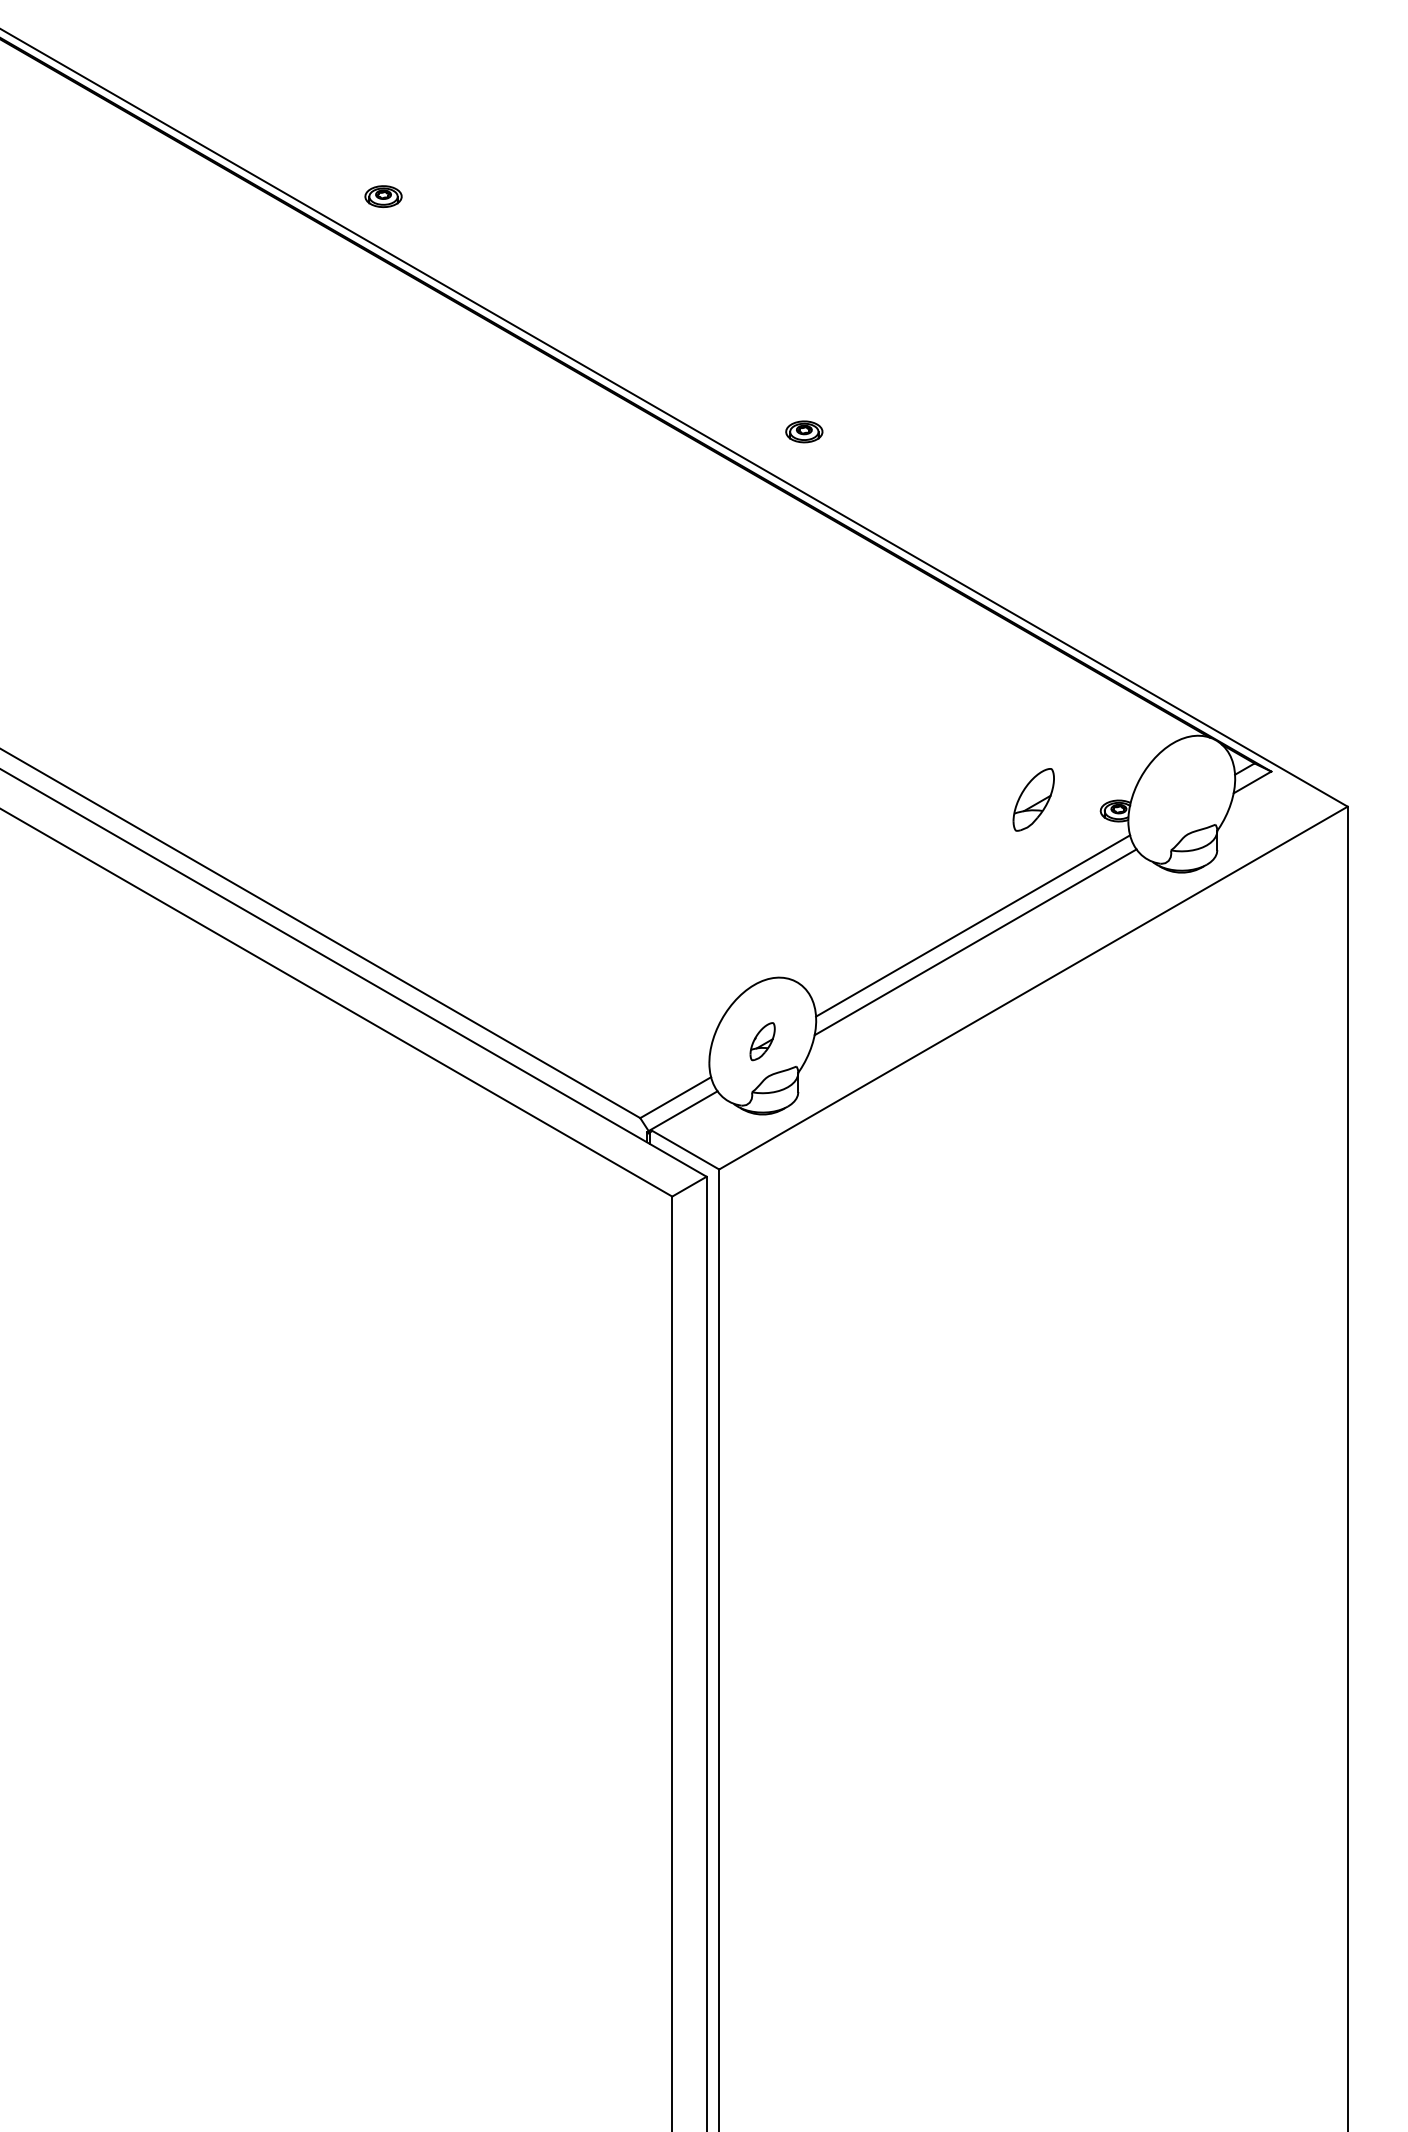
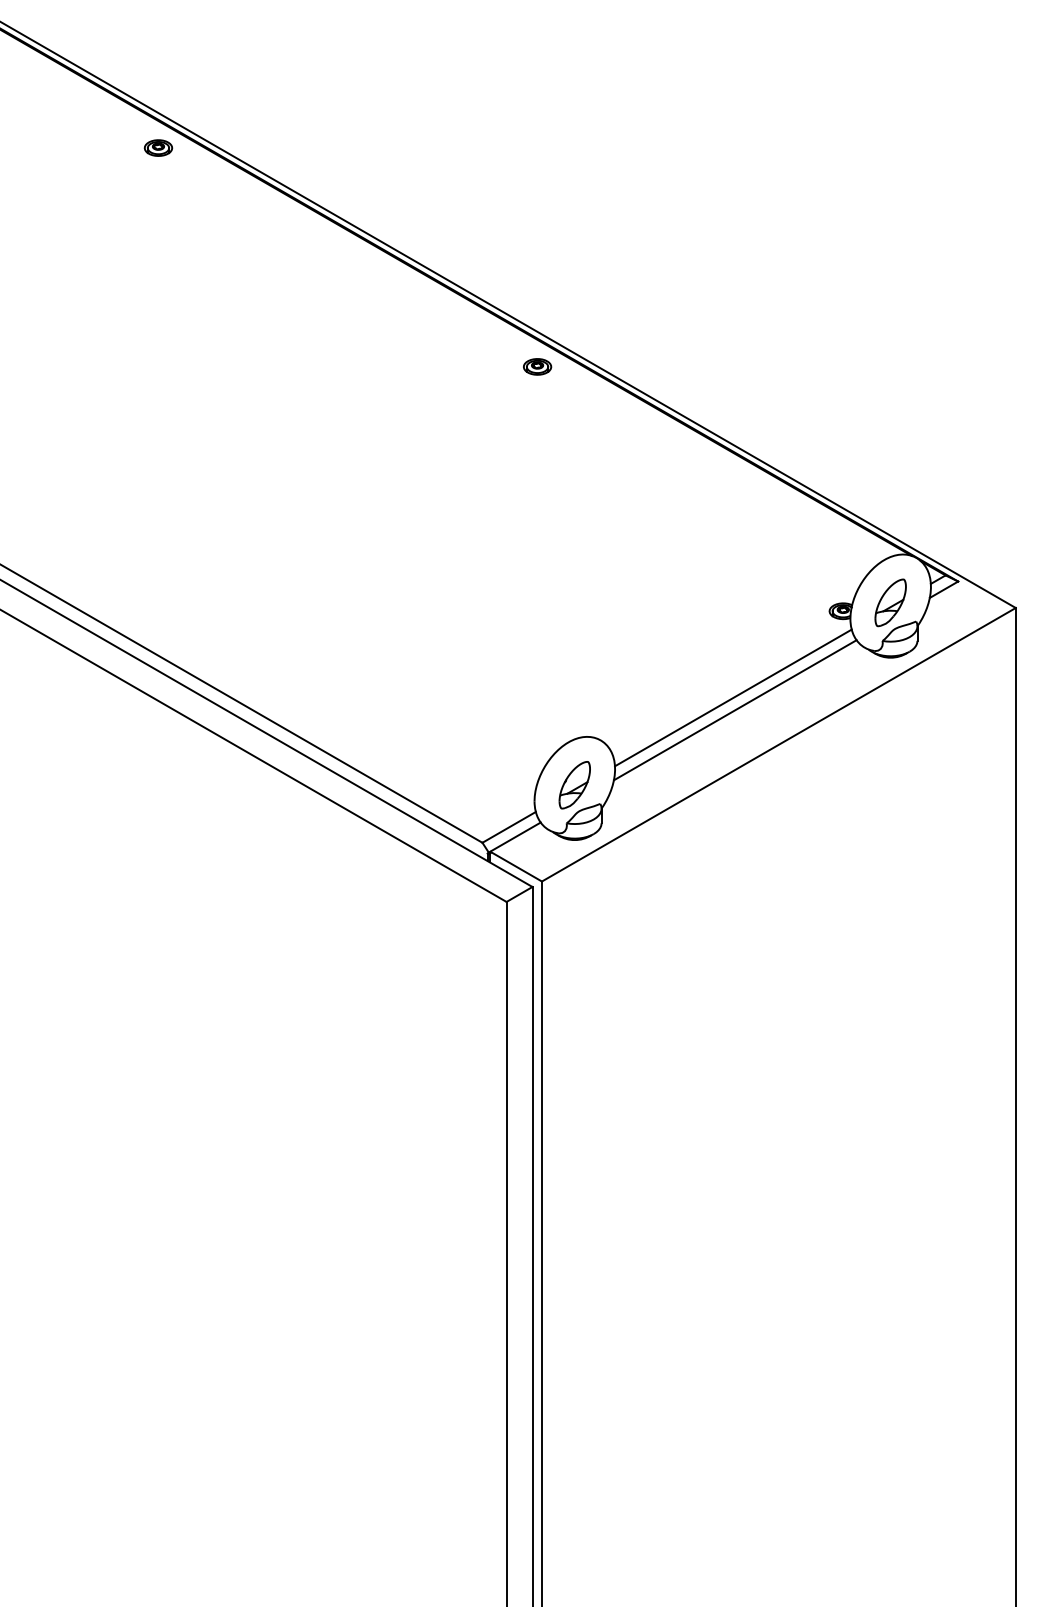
part: (383, 196) -> (158, 147), moved
part: (804, 431) -> (537, 366), moved
part: (1033, 799) -> (890, 602), moved
part: (762, 1041) -> (574, 785), size x1.67

